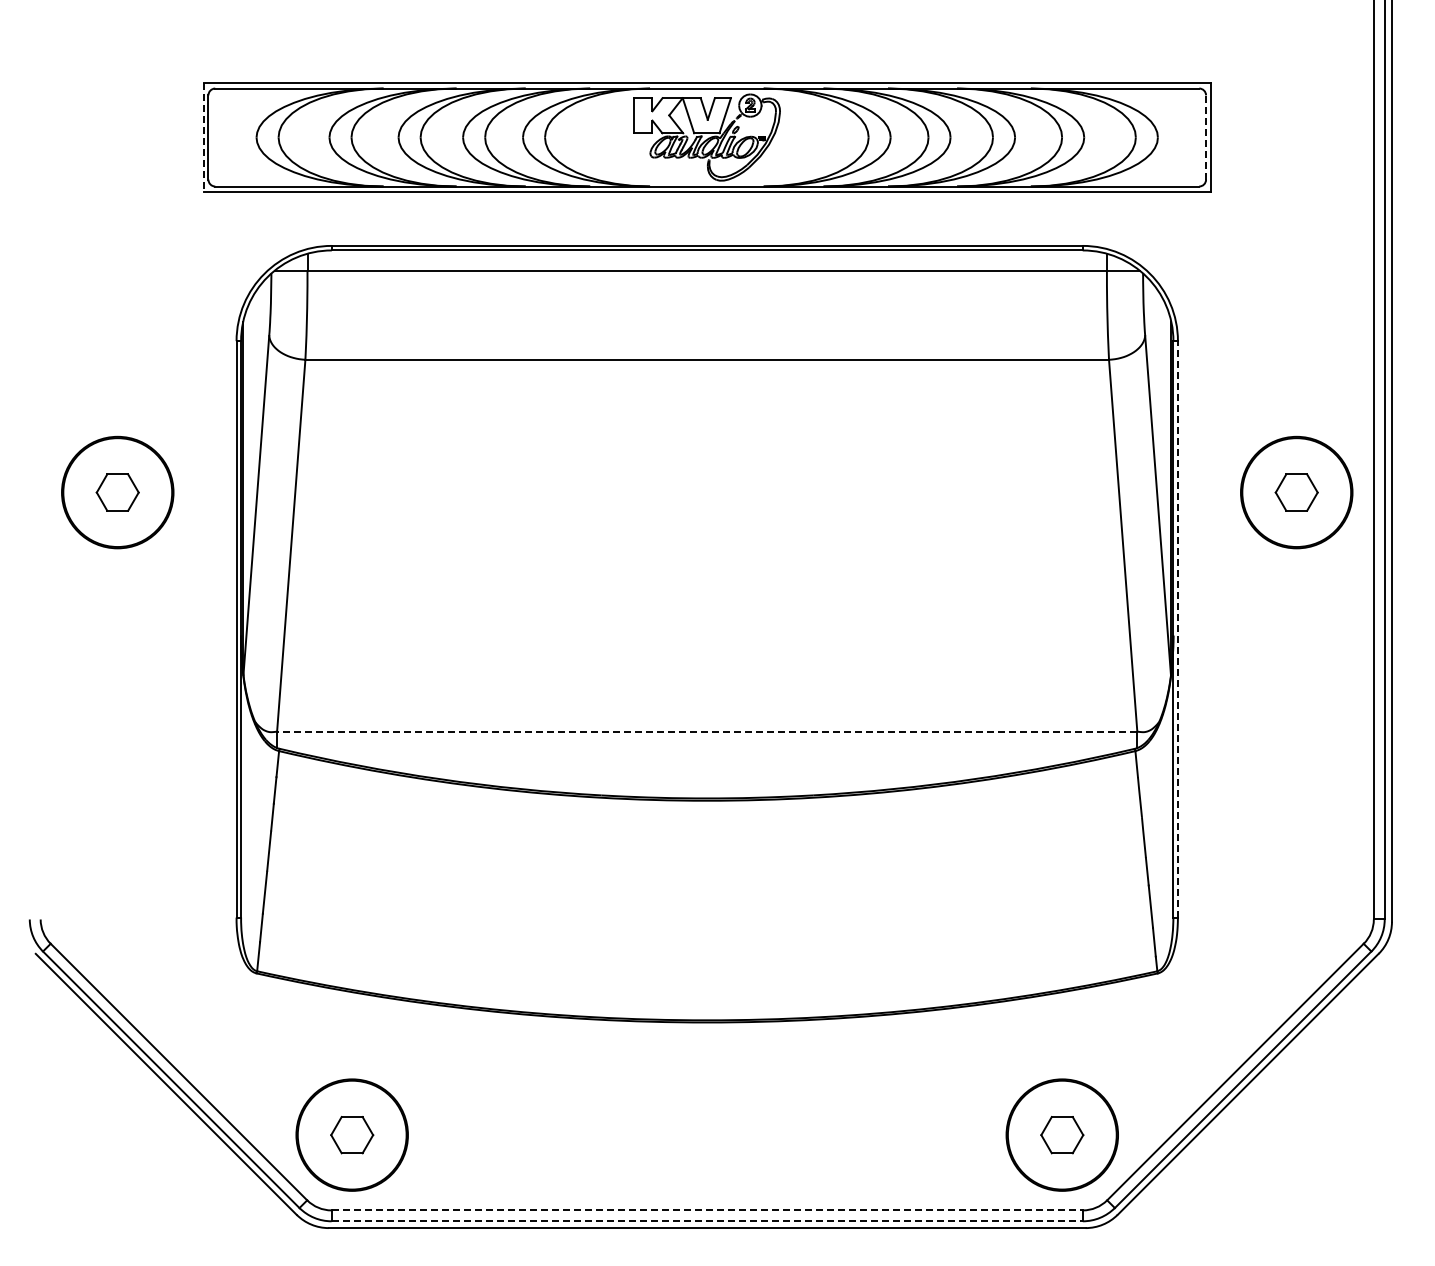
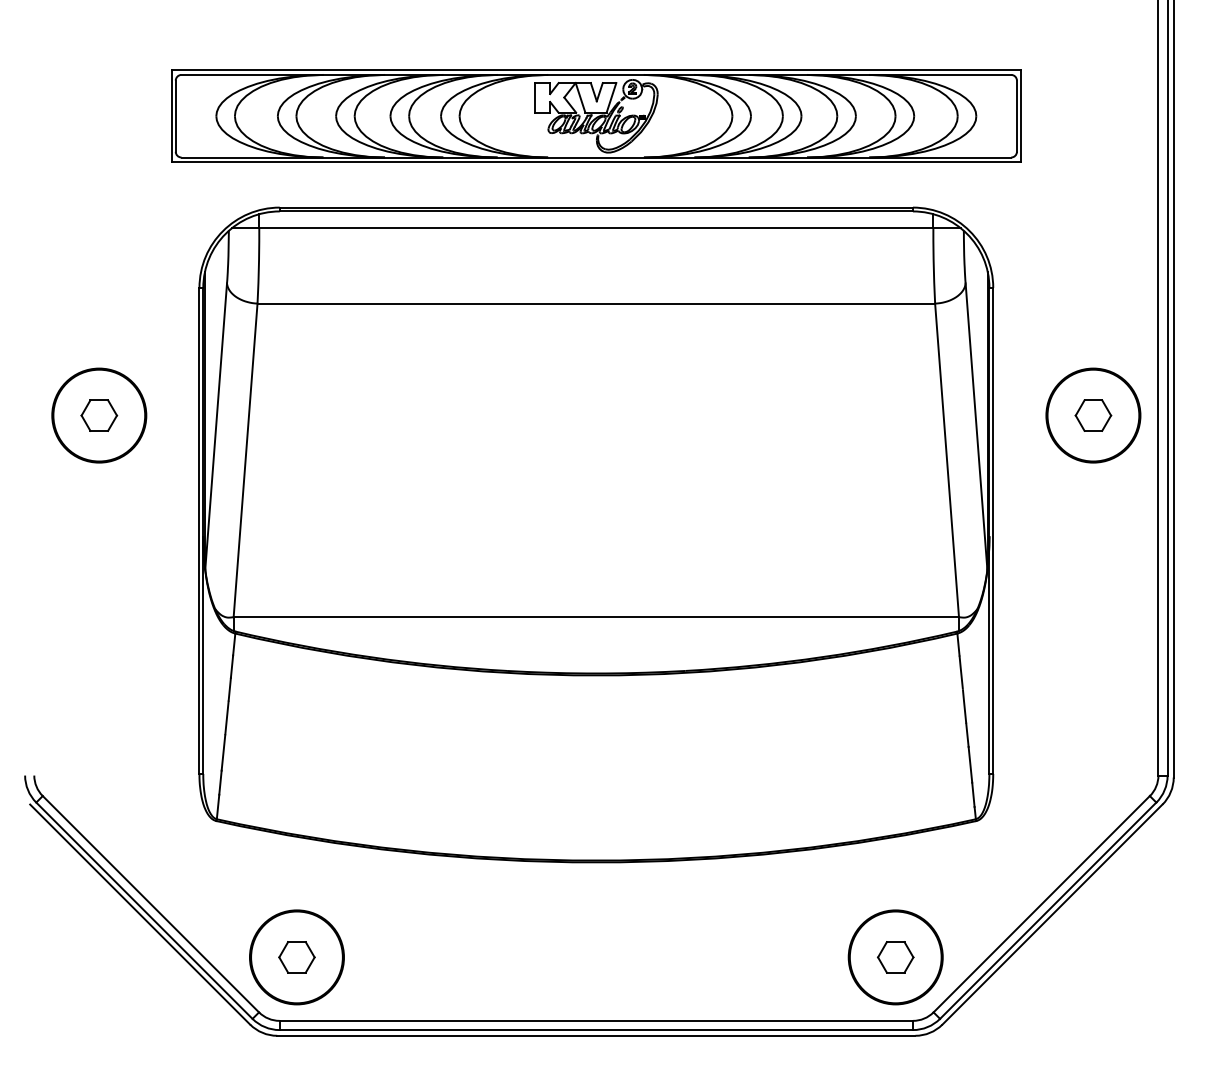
line: (1206, 137) -> (1017, 116), dashed -> solid
line: (203, 138) -> (171, 117), dashed -> solid
line: (1177, 628) -> (992, 530), dashed -> solid
line: (706, 731) -> (595, 617), dashed -> solid
line: (707, 1210) -> (596, 1020), dashed -> solid
line: (707, 1221) -> (596, 1030), dashed -> solid

